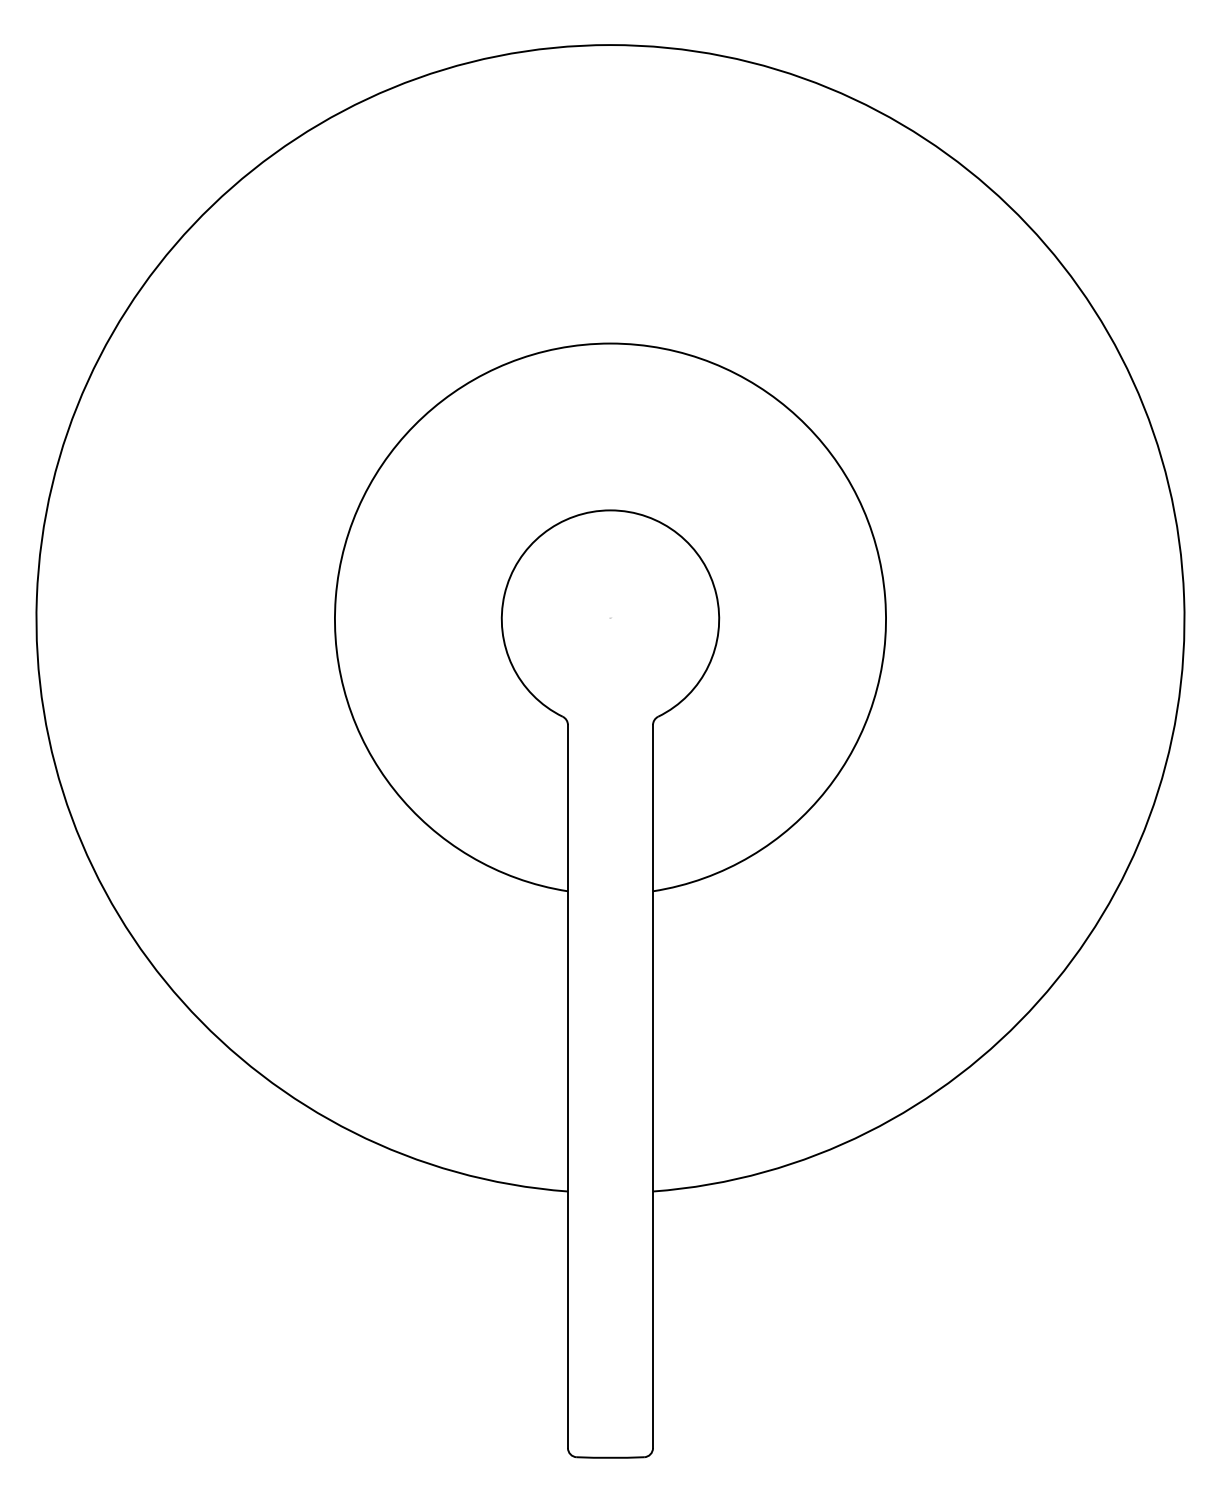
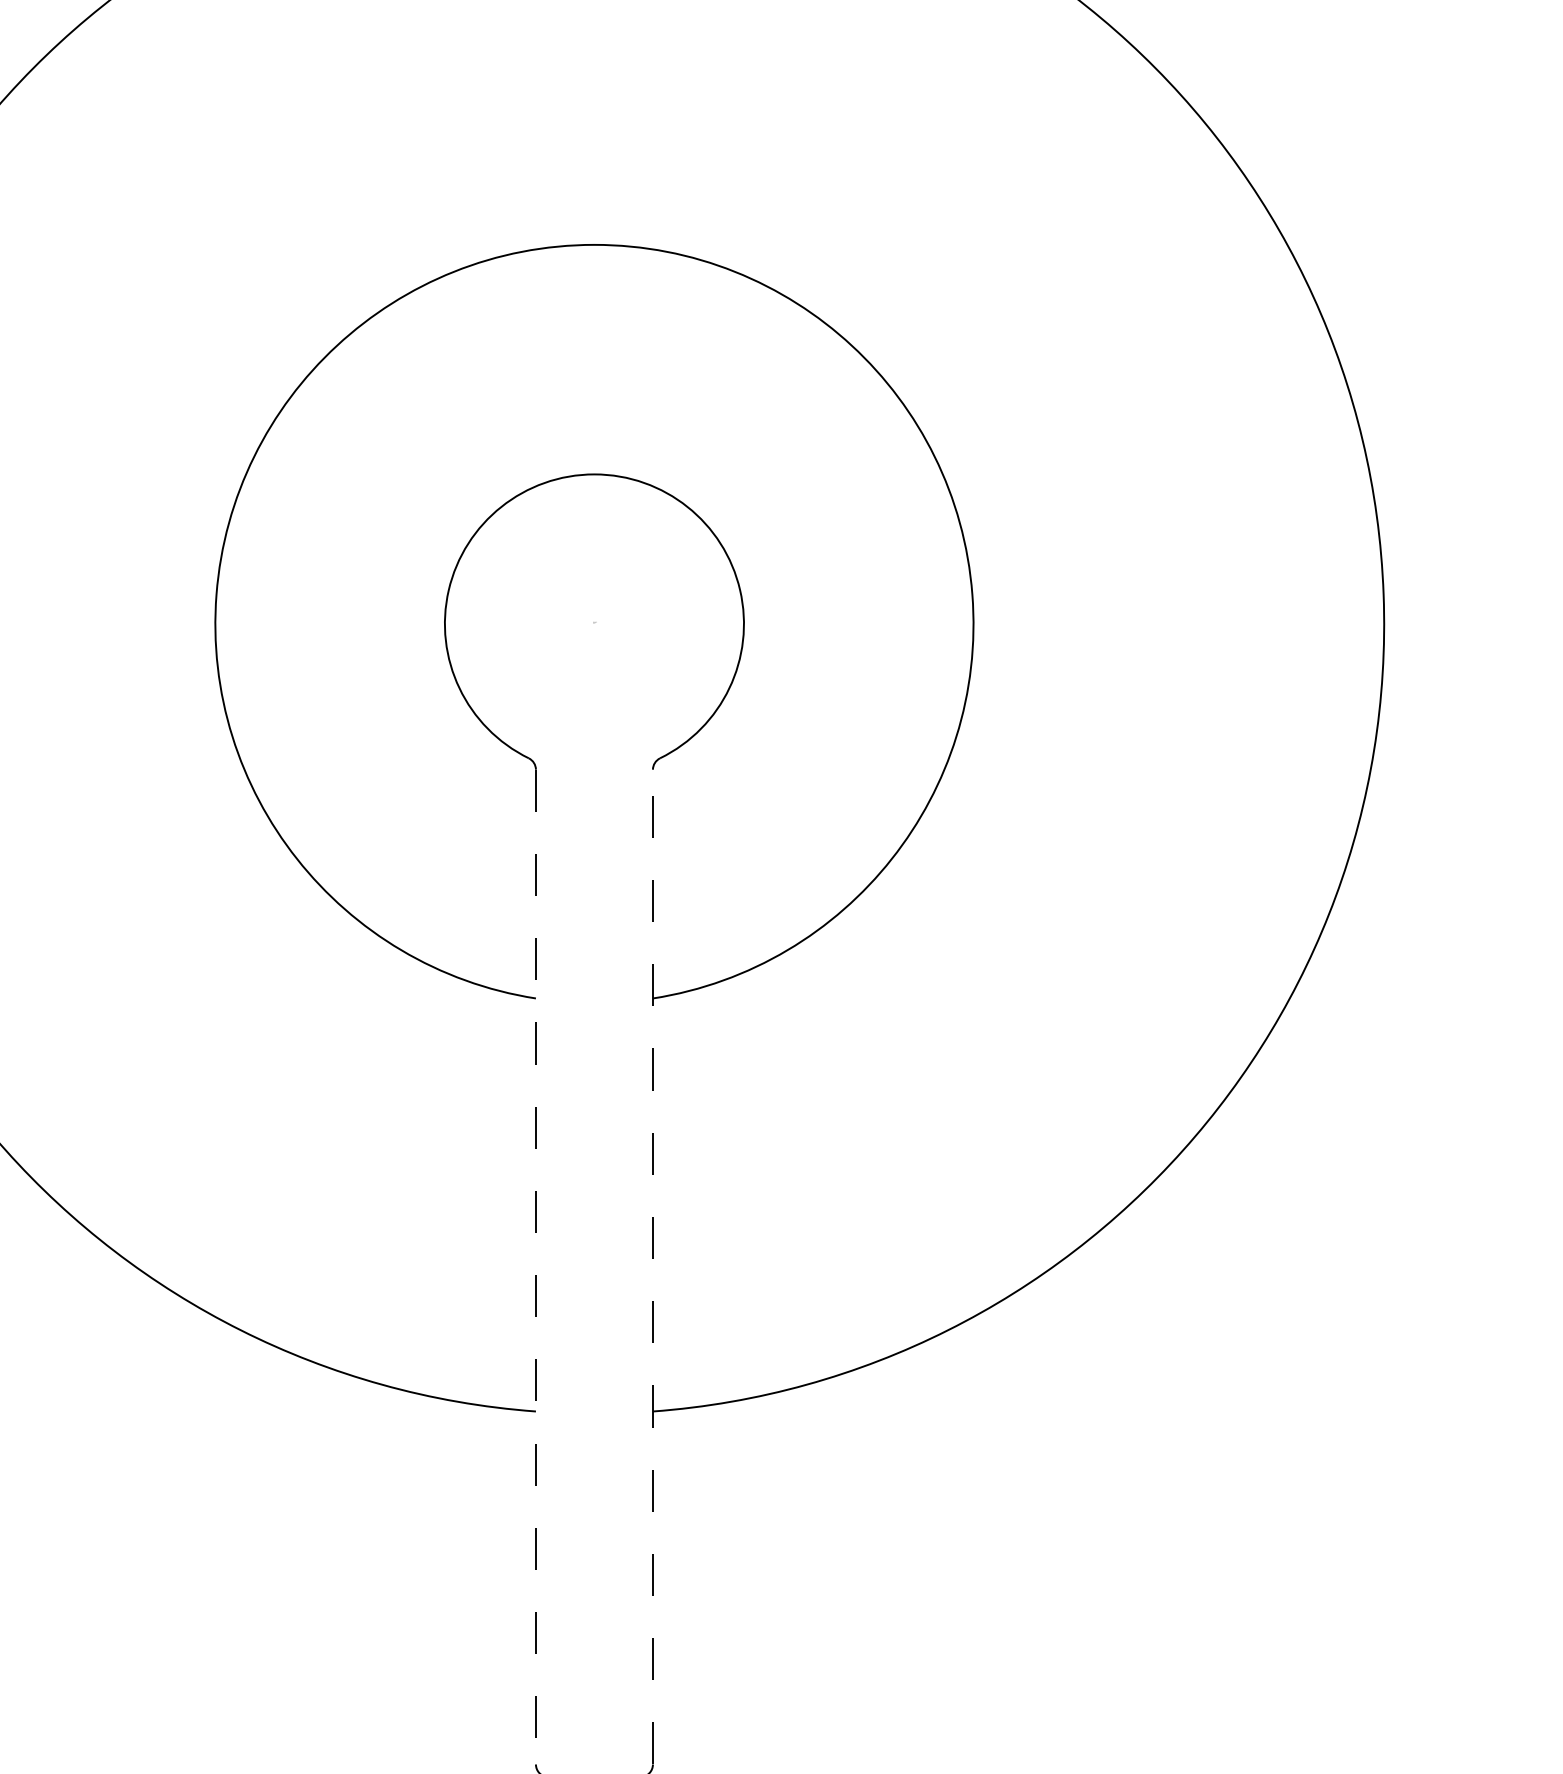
line: (567, 1086) -> (535, 1267), solid -> dashed
line: (653, 1086) -> (653, 1267), solid -> dashed

